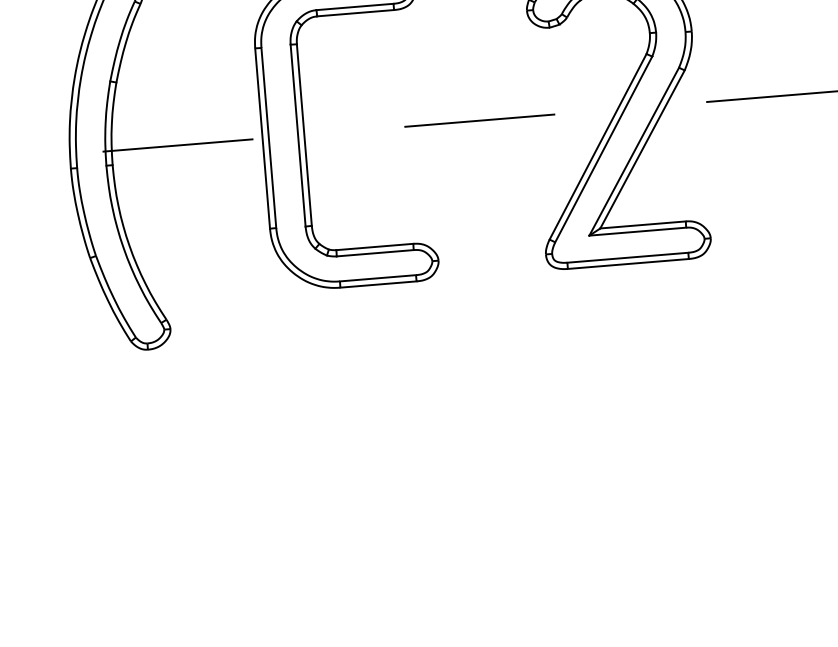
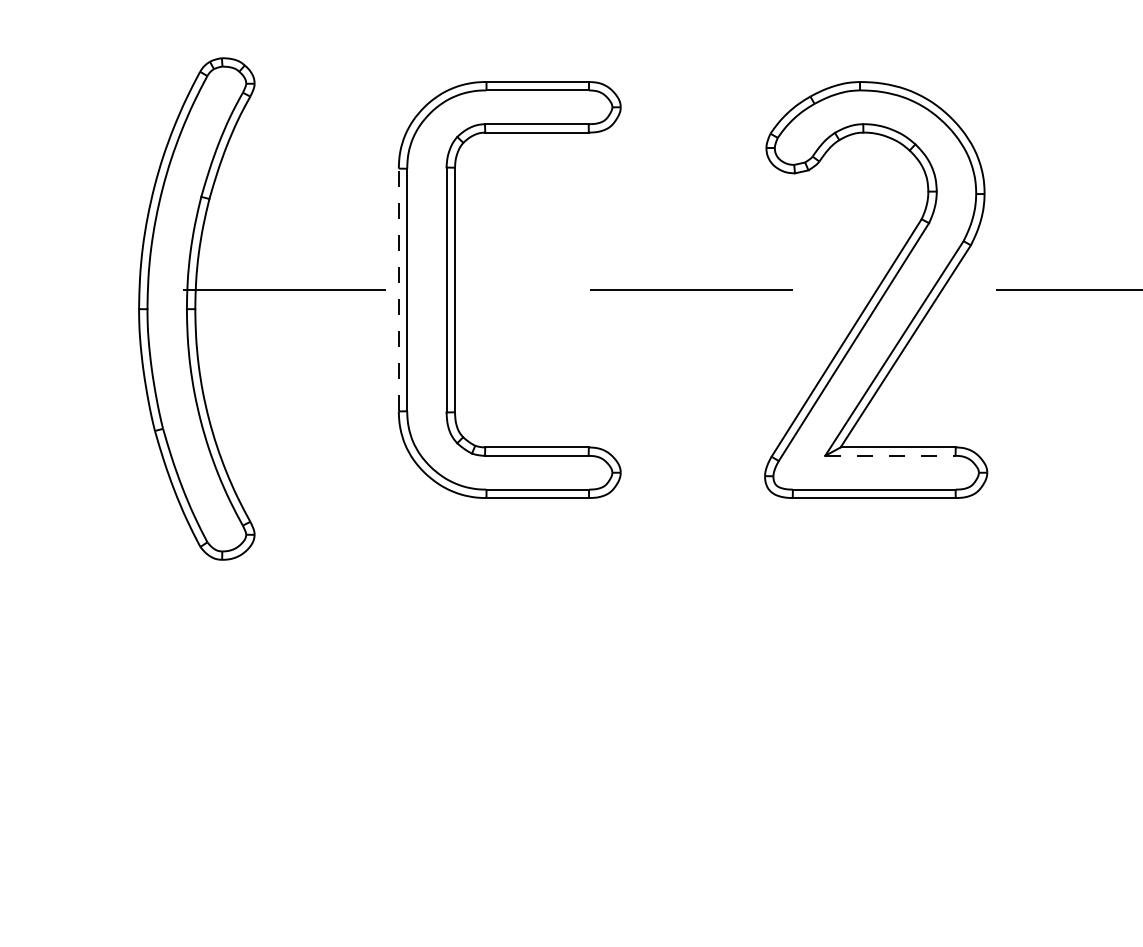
line: (262, 138) -> (398, 289), solid -> dashed
line: (637, 231) -> (890, 455), solid -> dashed

